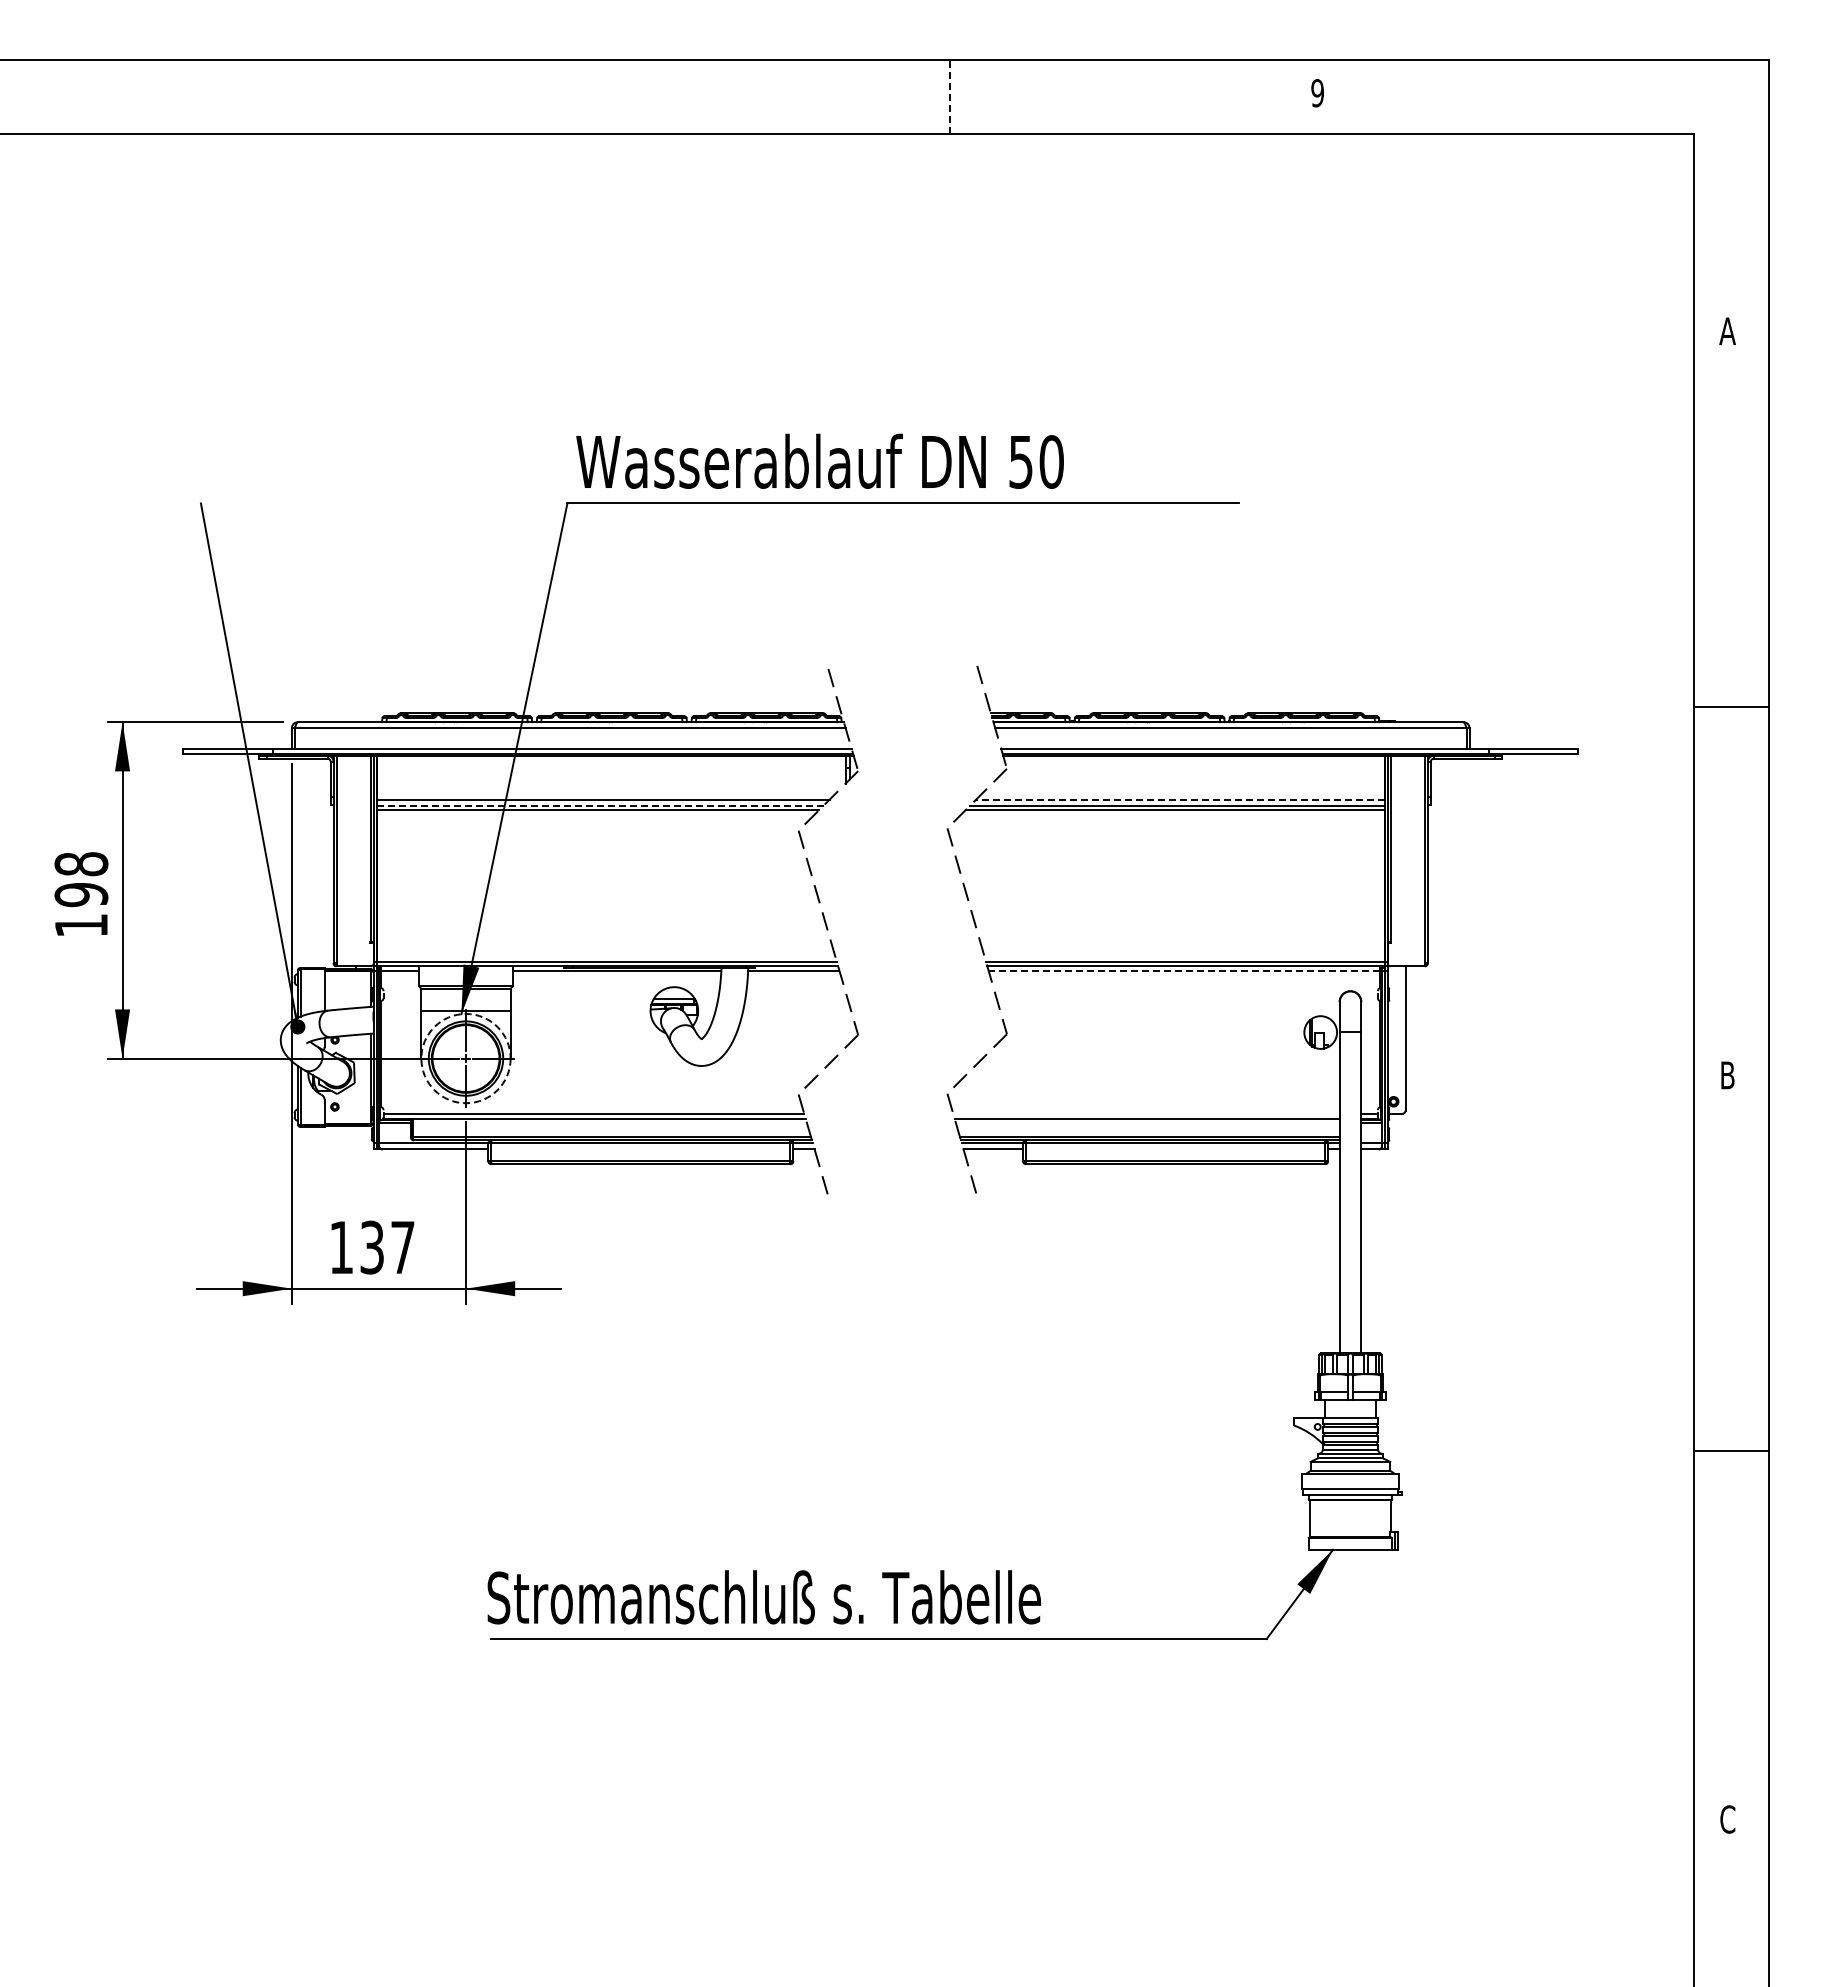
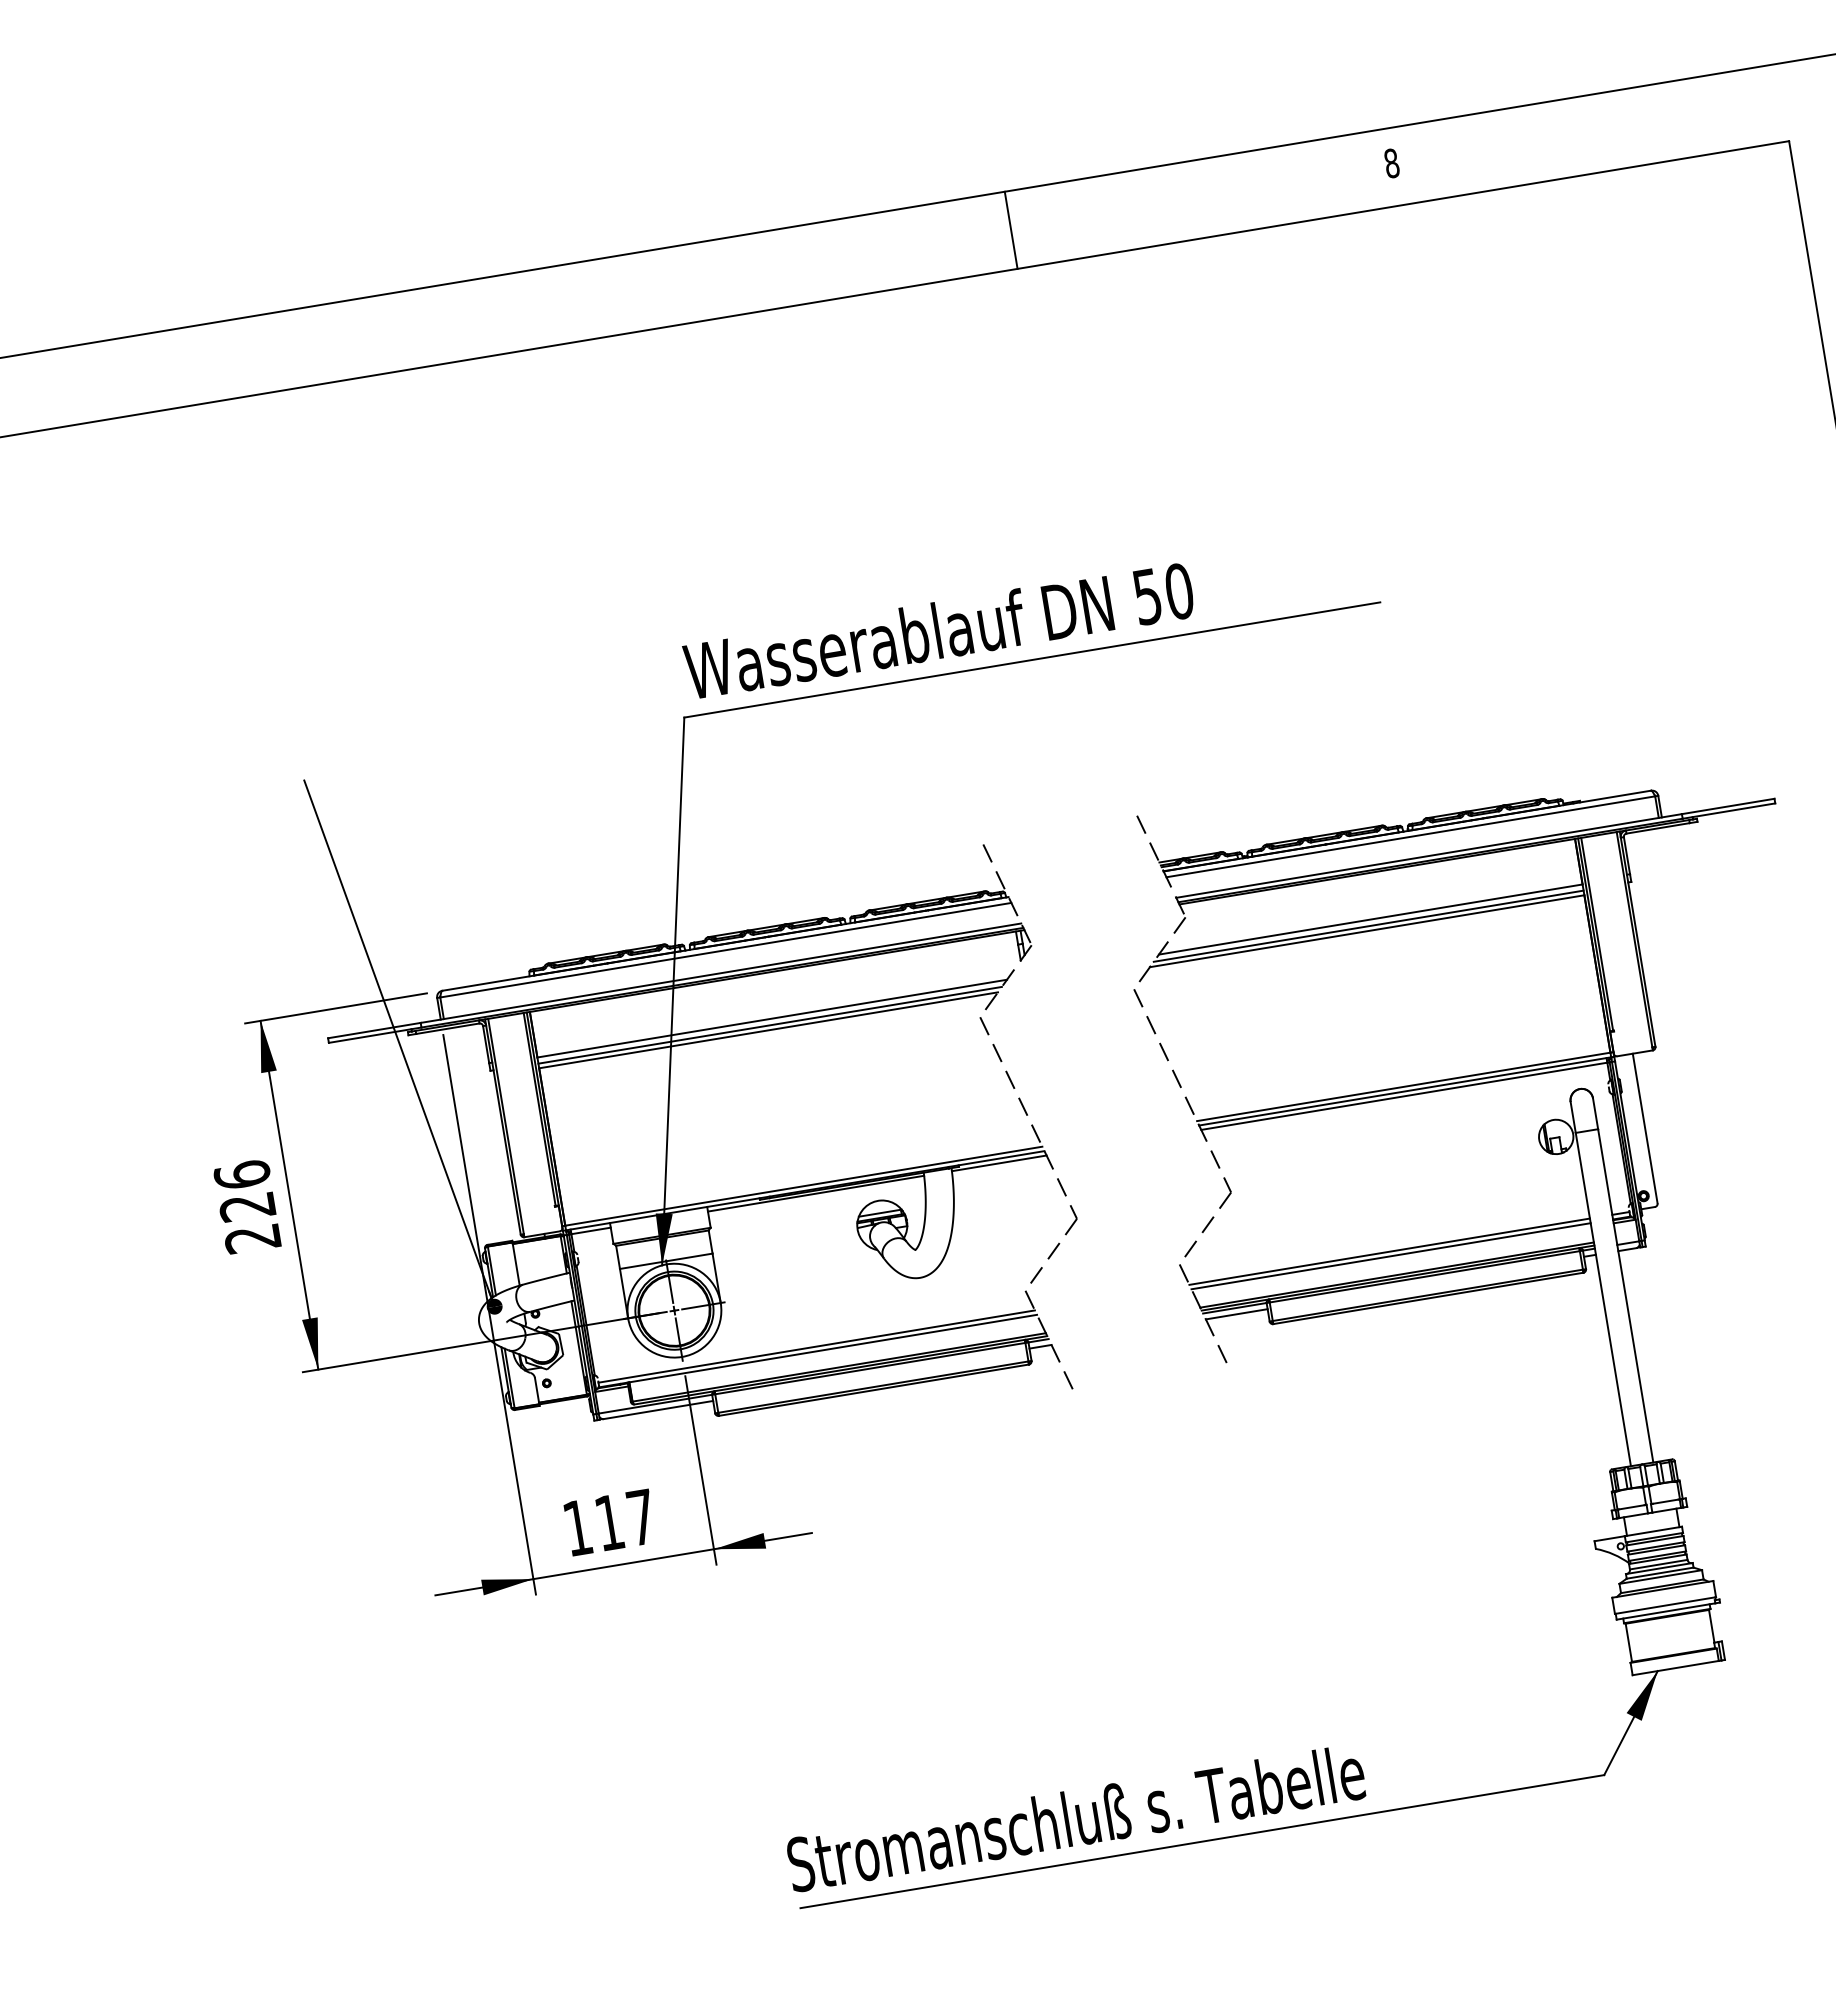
text: (1317, 93) -> (1391, 163), 9 -> 8
line: (949, 96) -> (1010, 230), dashed -> solid
line: (1179, 799) -> (1369, 919), dashed -> solid
line: (599, 805) -> (769, 1025), dashed -> solid
text: (81, 894) -> (247, 1206), 198 -> 226
line: (1184, 970) -> (1404, 1095), dashed -> solid
circle: (465, 1058) -> (673, 1310), dashed -> solid
line: (1146, 1114) -> (1389, 1251), added
text: (371, 1247) -> (608, 1522), 137 -> 117

